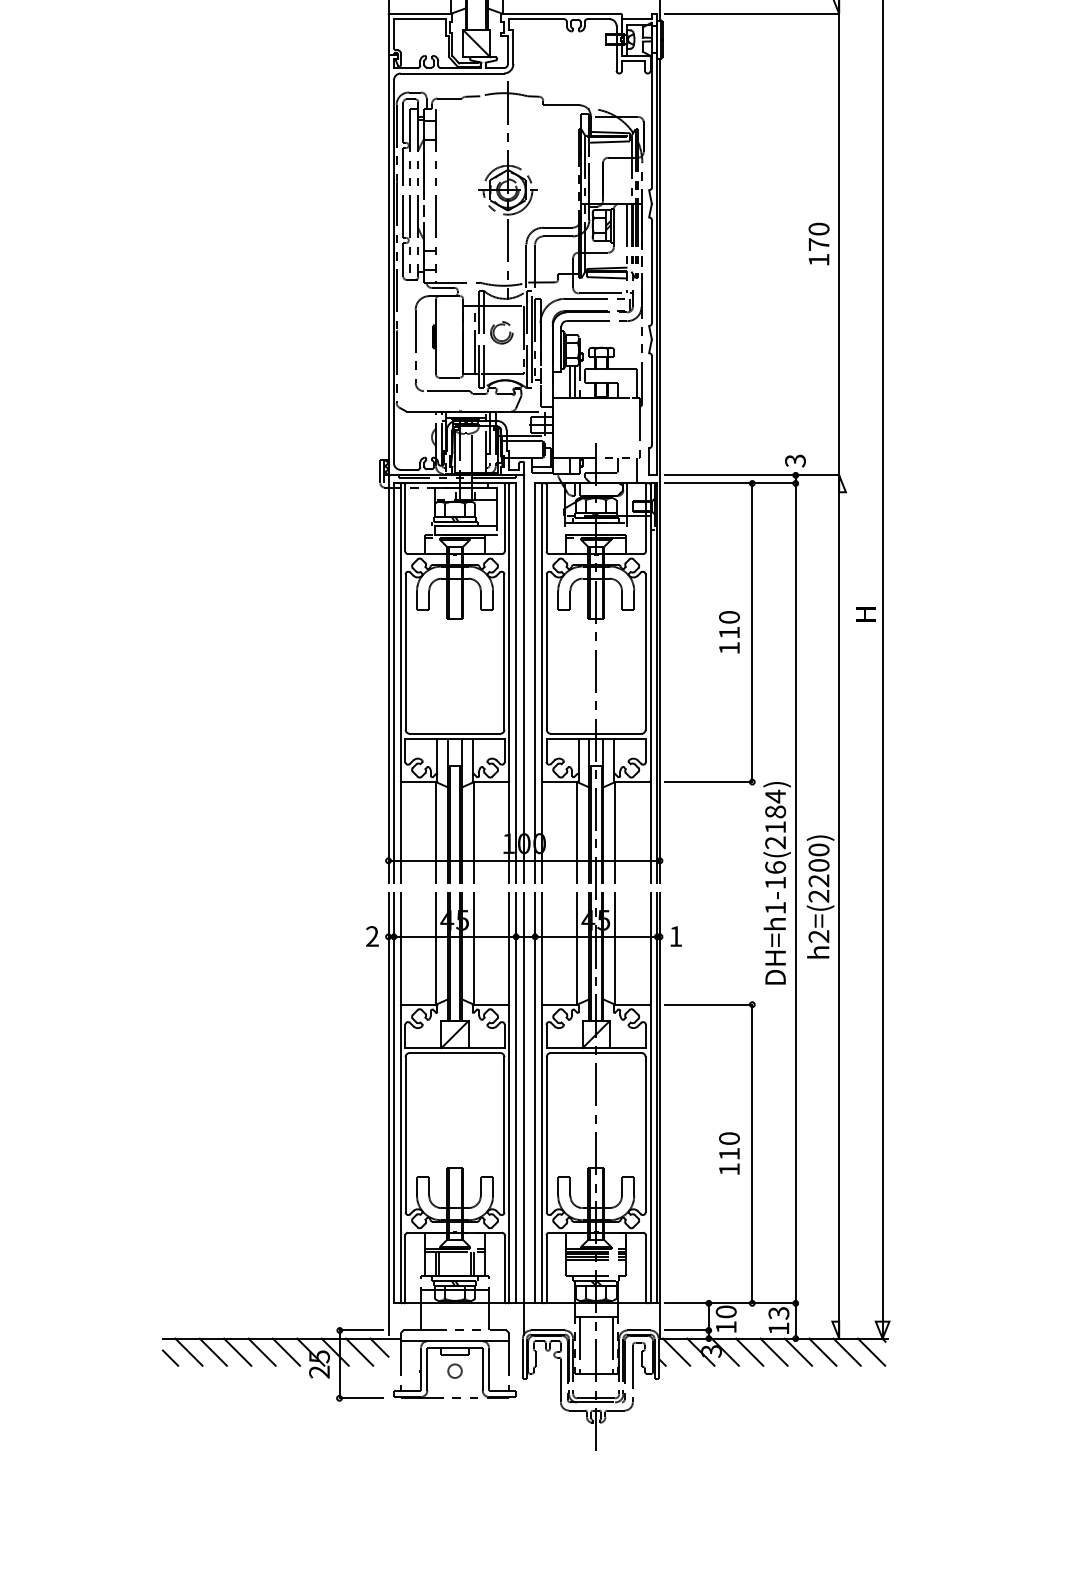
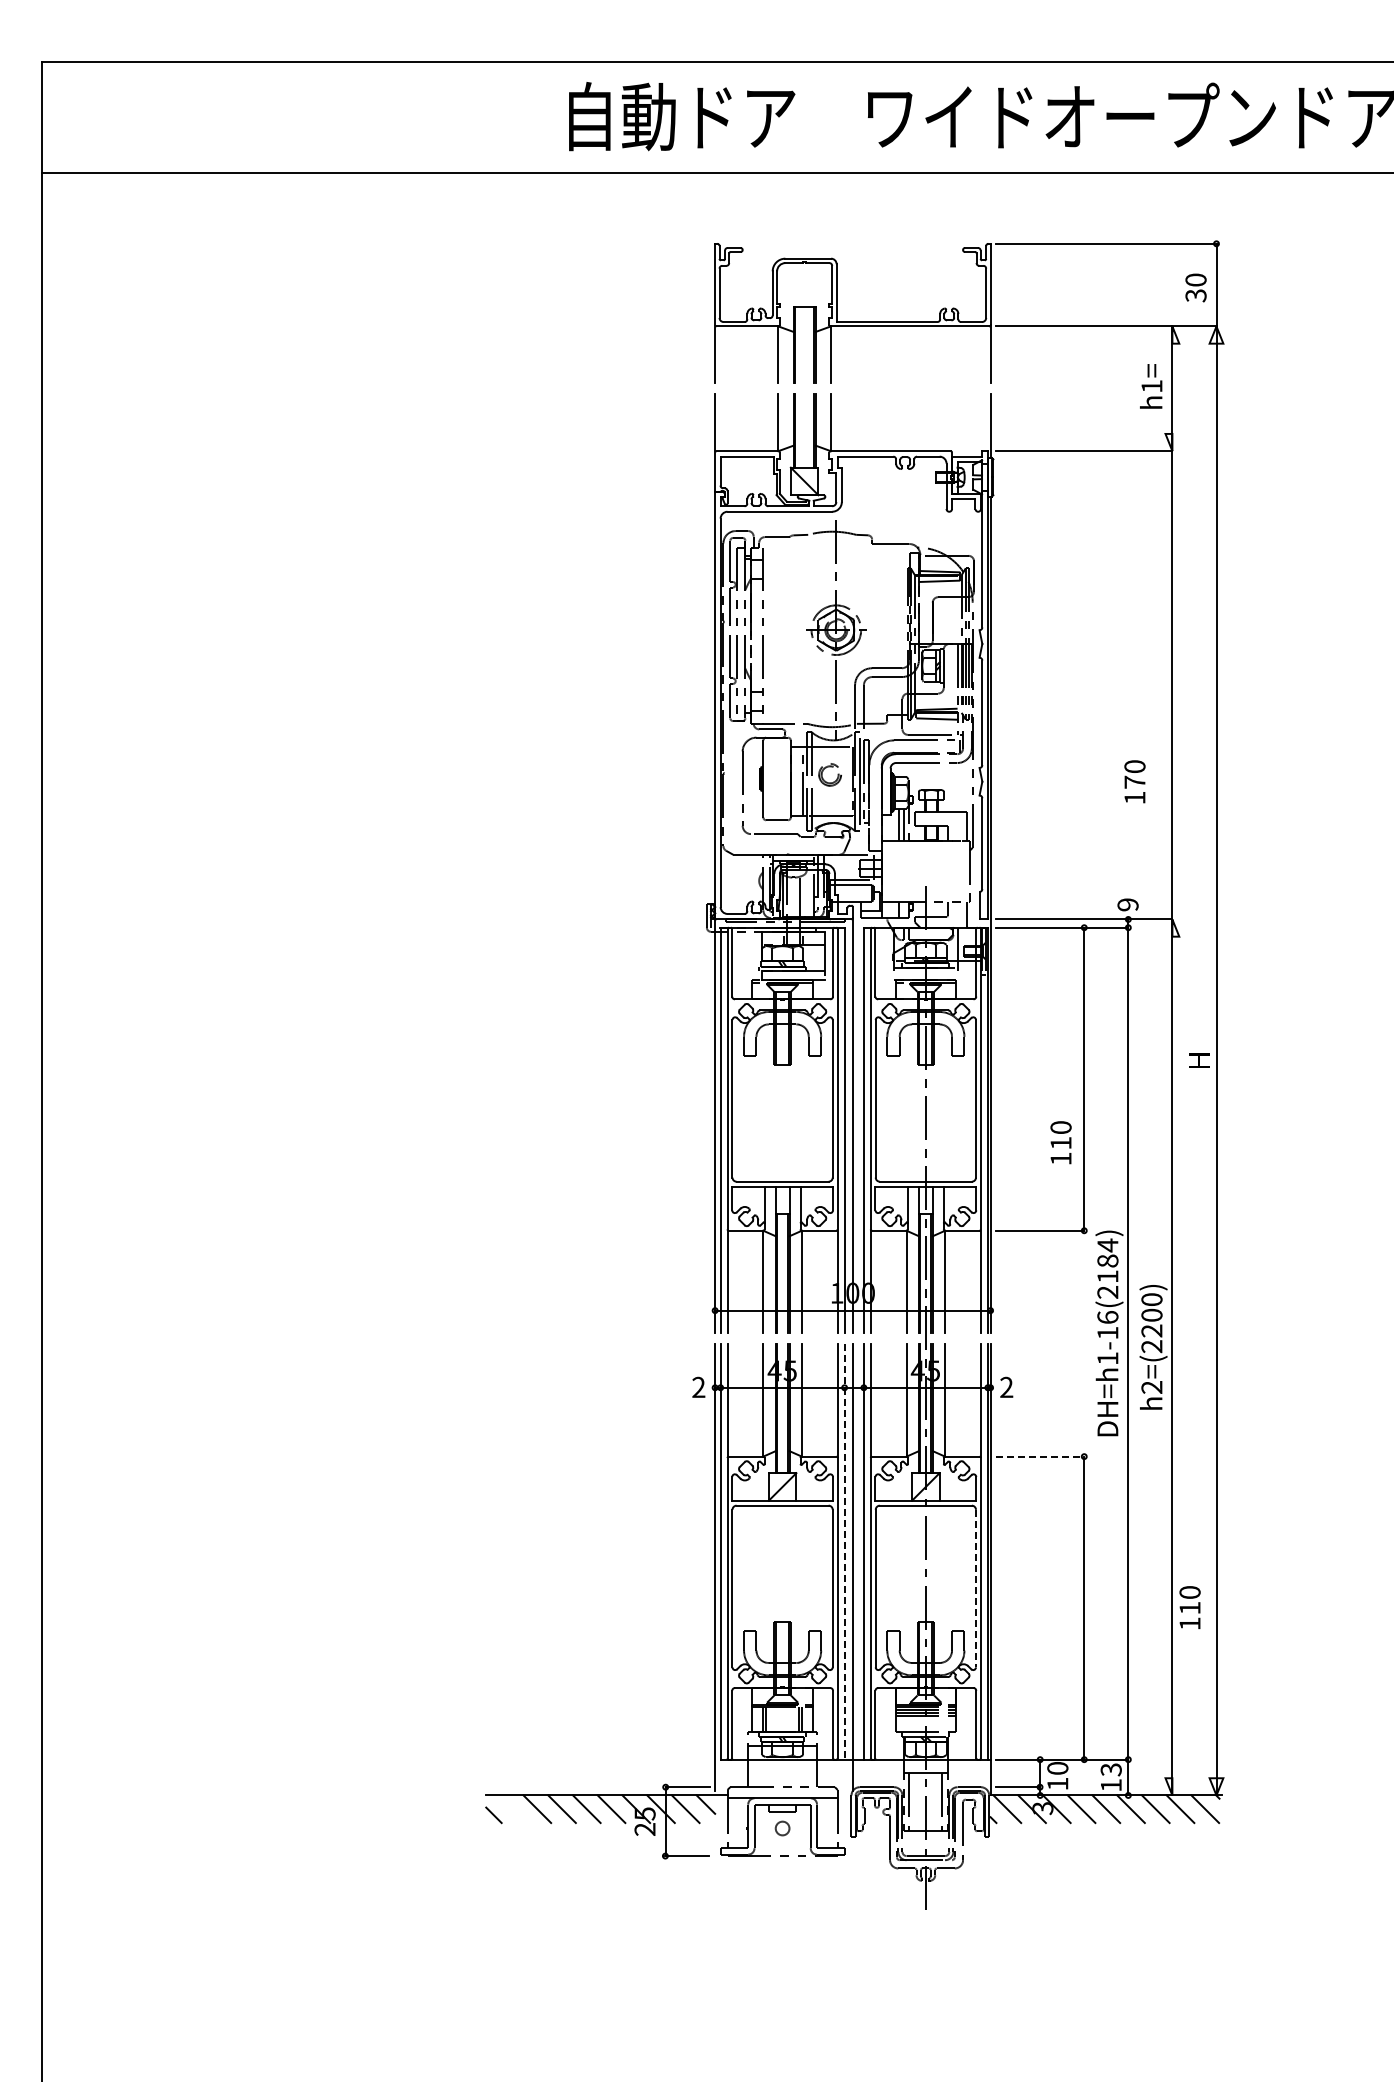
text: (818, 243) -> (1134, 781), moved
text: (794, 460) -> (1127, 904), 3 -> 9
text: (728, 632) -> (1060, 1142), moved
text: (675, 935) -> (1006, 1386), 1 -> 2
line: (709, 1004) -> (1040, 1456), solid -> dashed
line: (516, 1098) -> (844, 1551), solid -> dashed
line: (646, 1134) -> (976, 1588), solid -> dashed
text: (728, 1153) -> (1189, 1607), moved
line: (188, 1352) -> (512, 1809), removed

